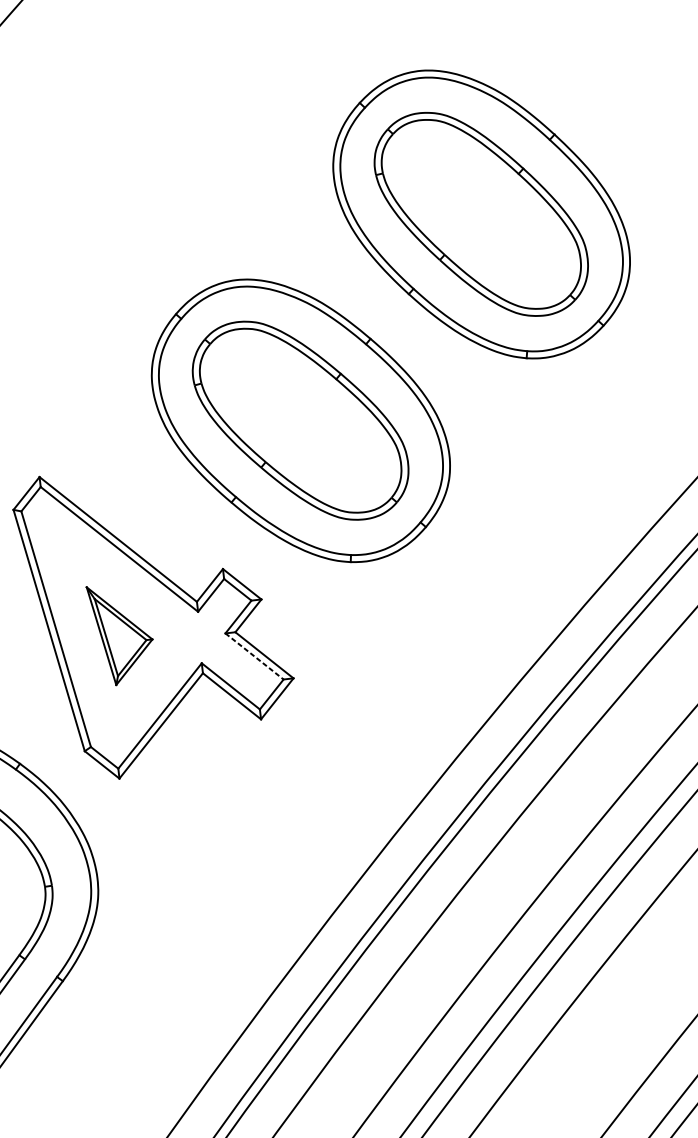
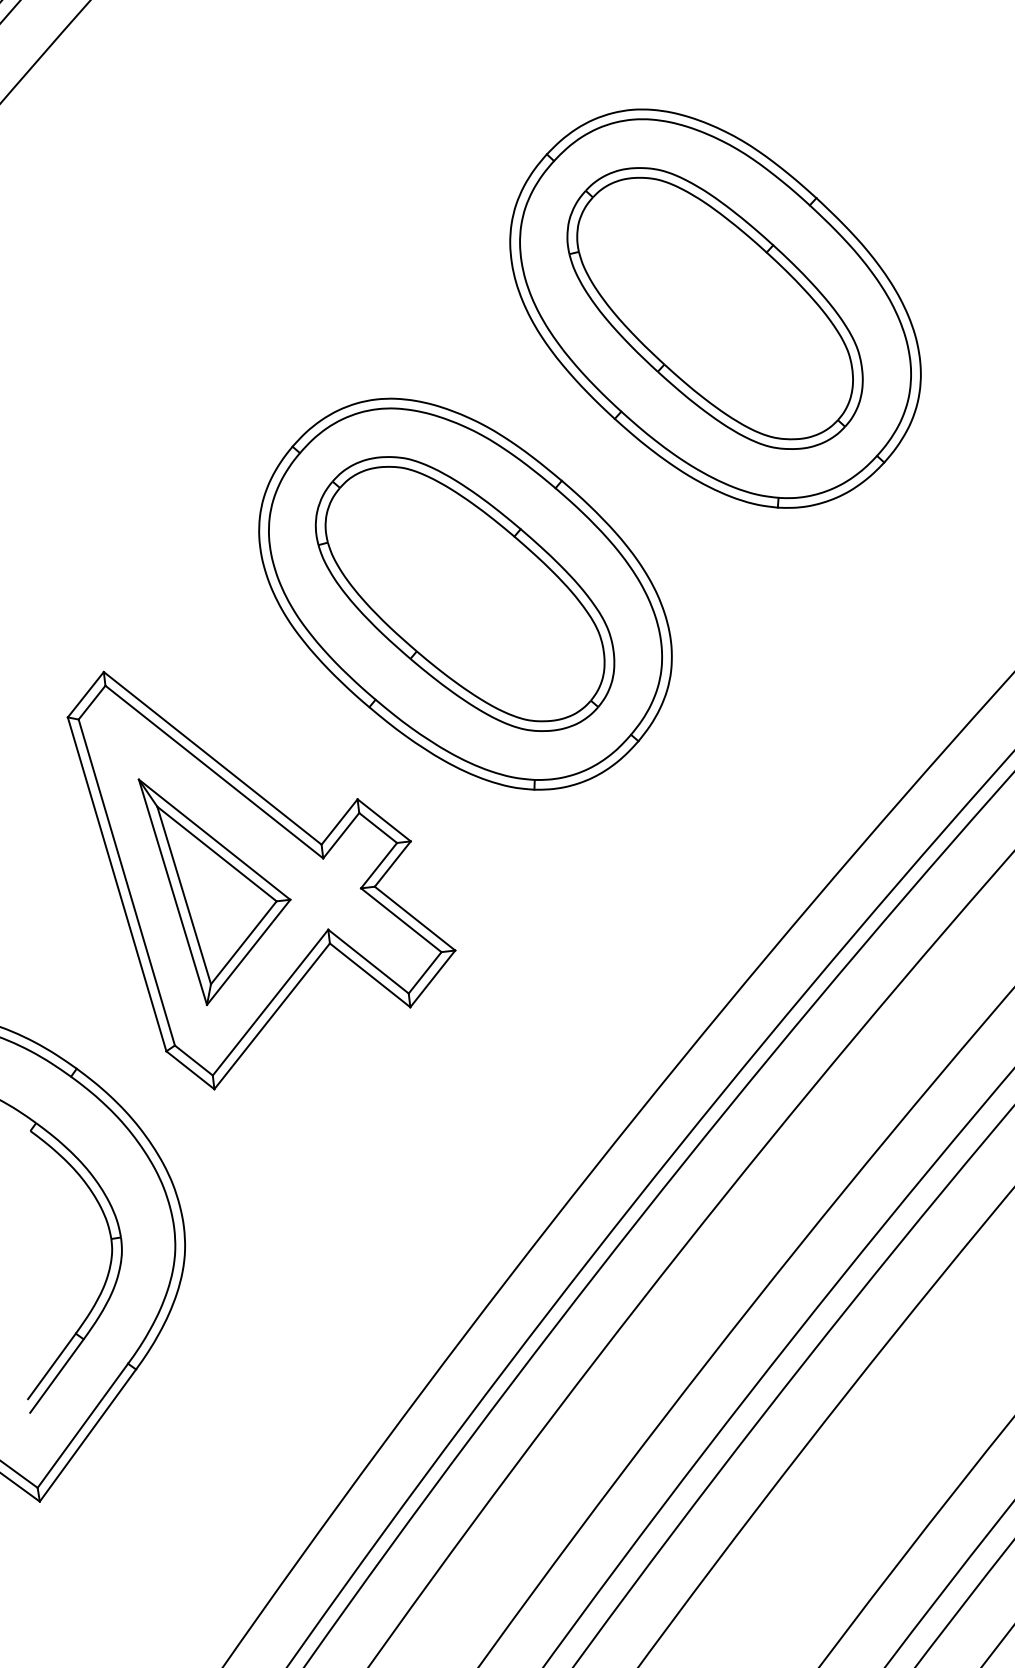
part: (119, 635) -> (214, 891), size x1.67
line: (254, 656) -> (401, 920), dashed -> solid

